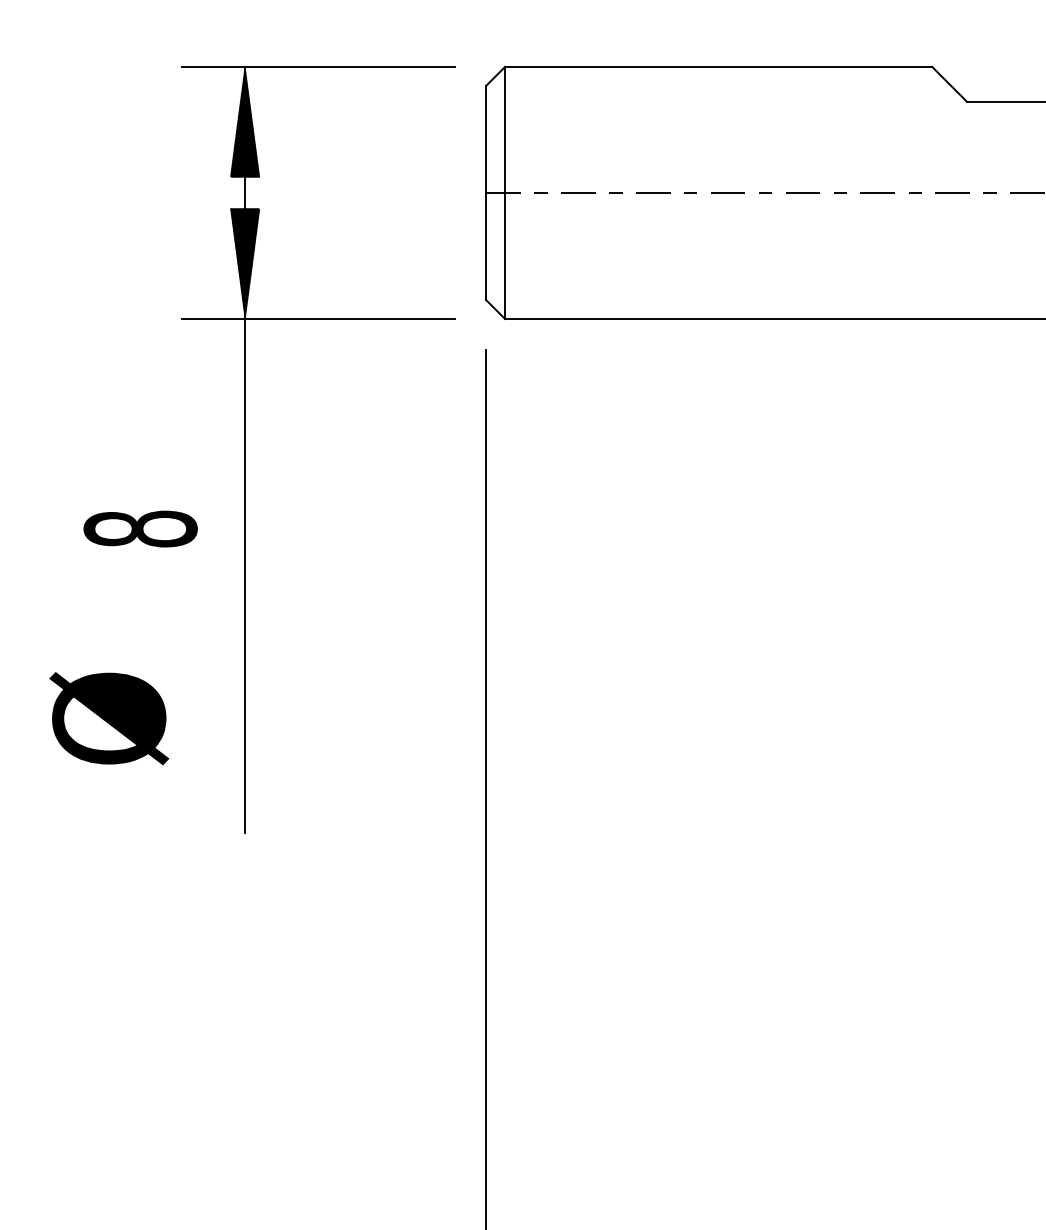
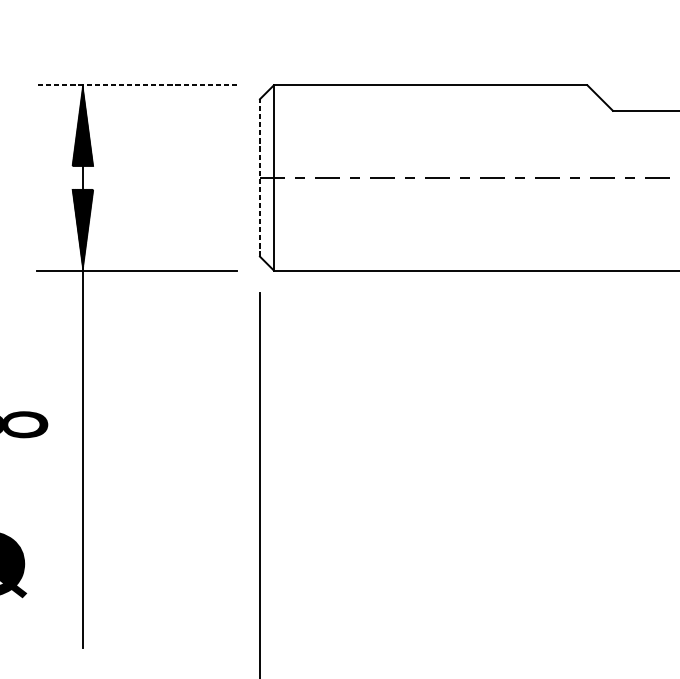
line: (318, 66) -> (136, 85), solid -> dashed
line: (486, 192) -> (260, 177), solid -> dashed

